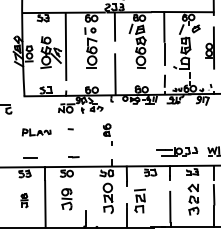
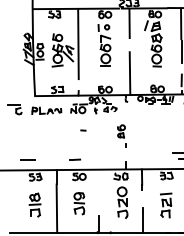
part: (36, 132) -> (46, 110), moved
line: (30, 157) -> (27, 160), moved
part: (73, 157) -> (74, 160), moved
part: (24, 200) -> (35, 204), size x1.67
part: (139, 200) -> (165, 204), moved

